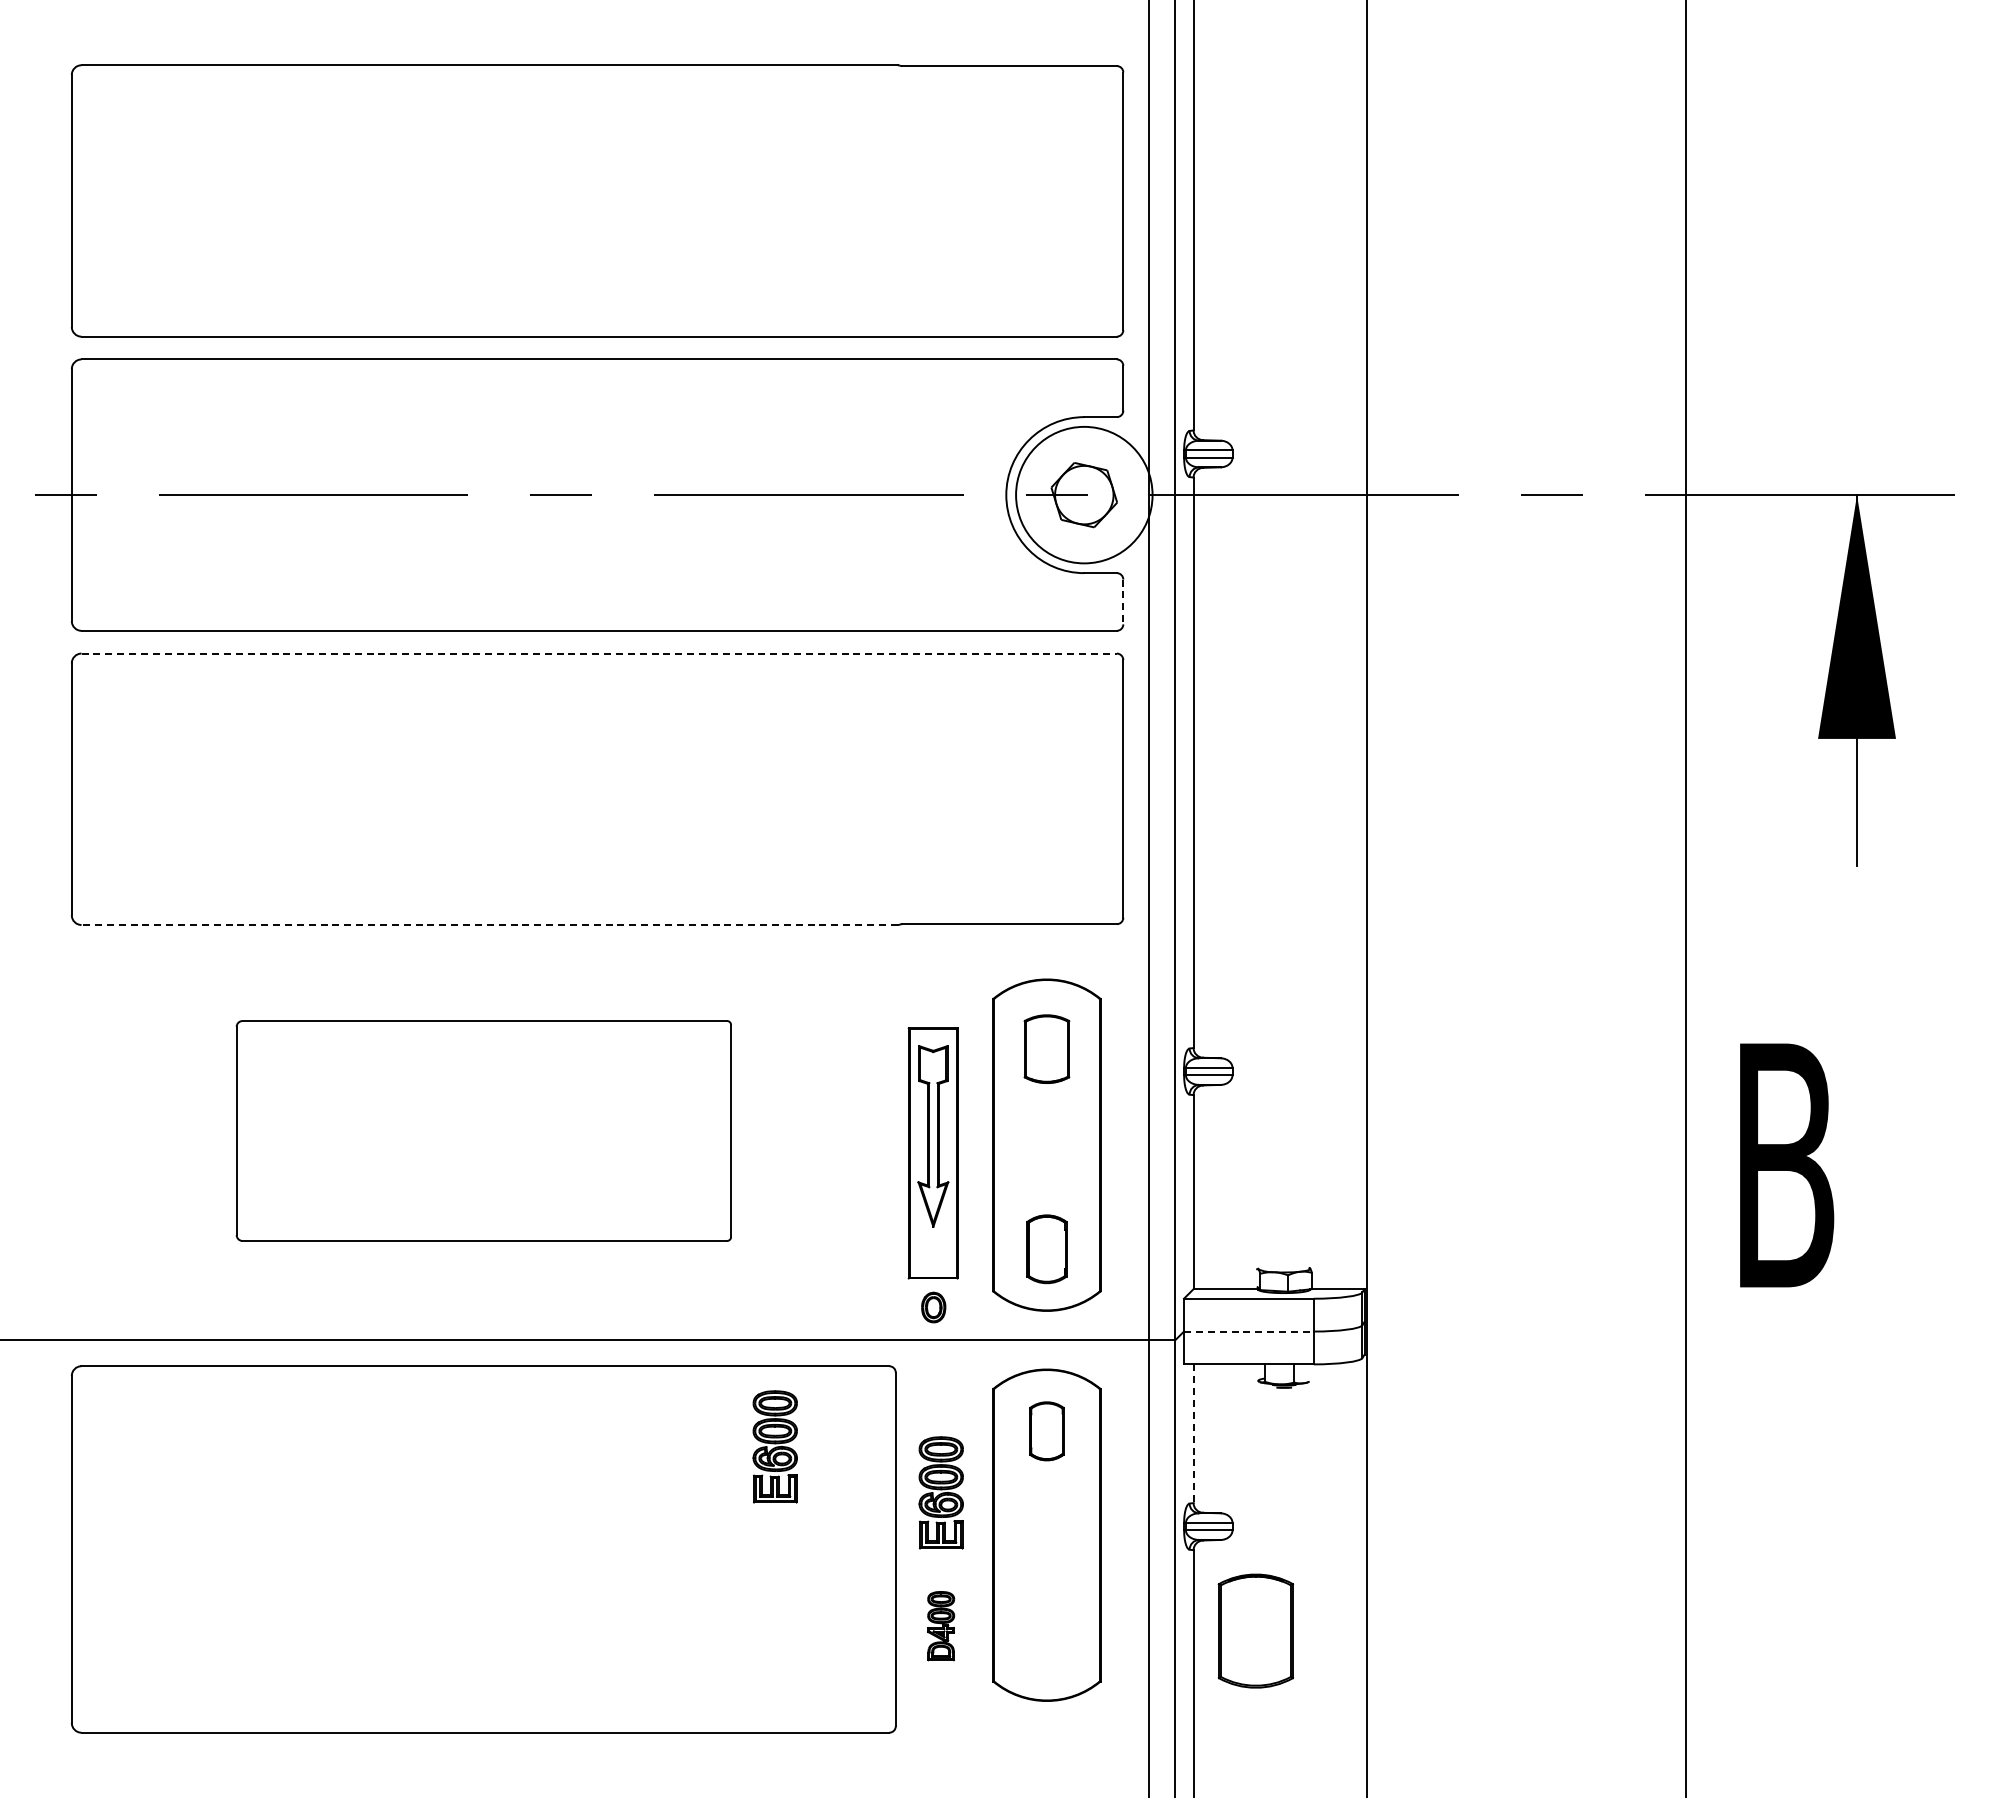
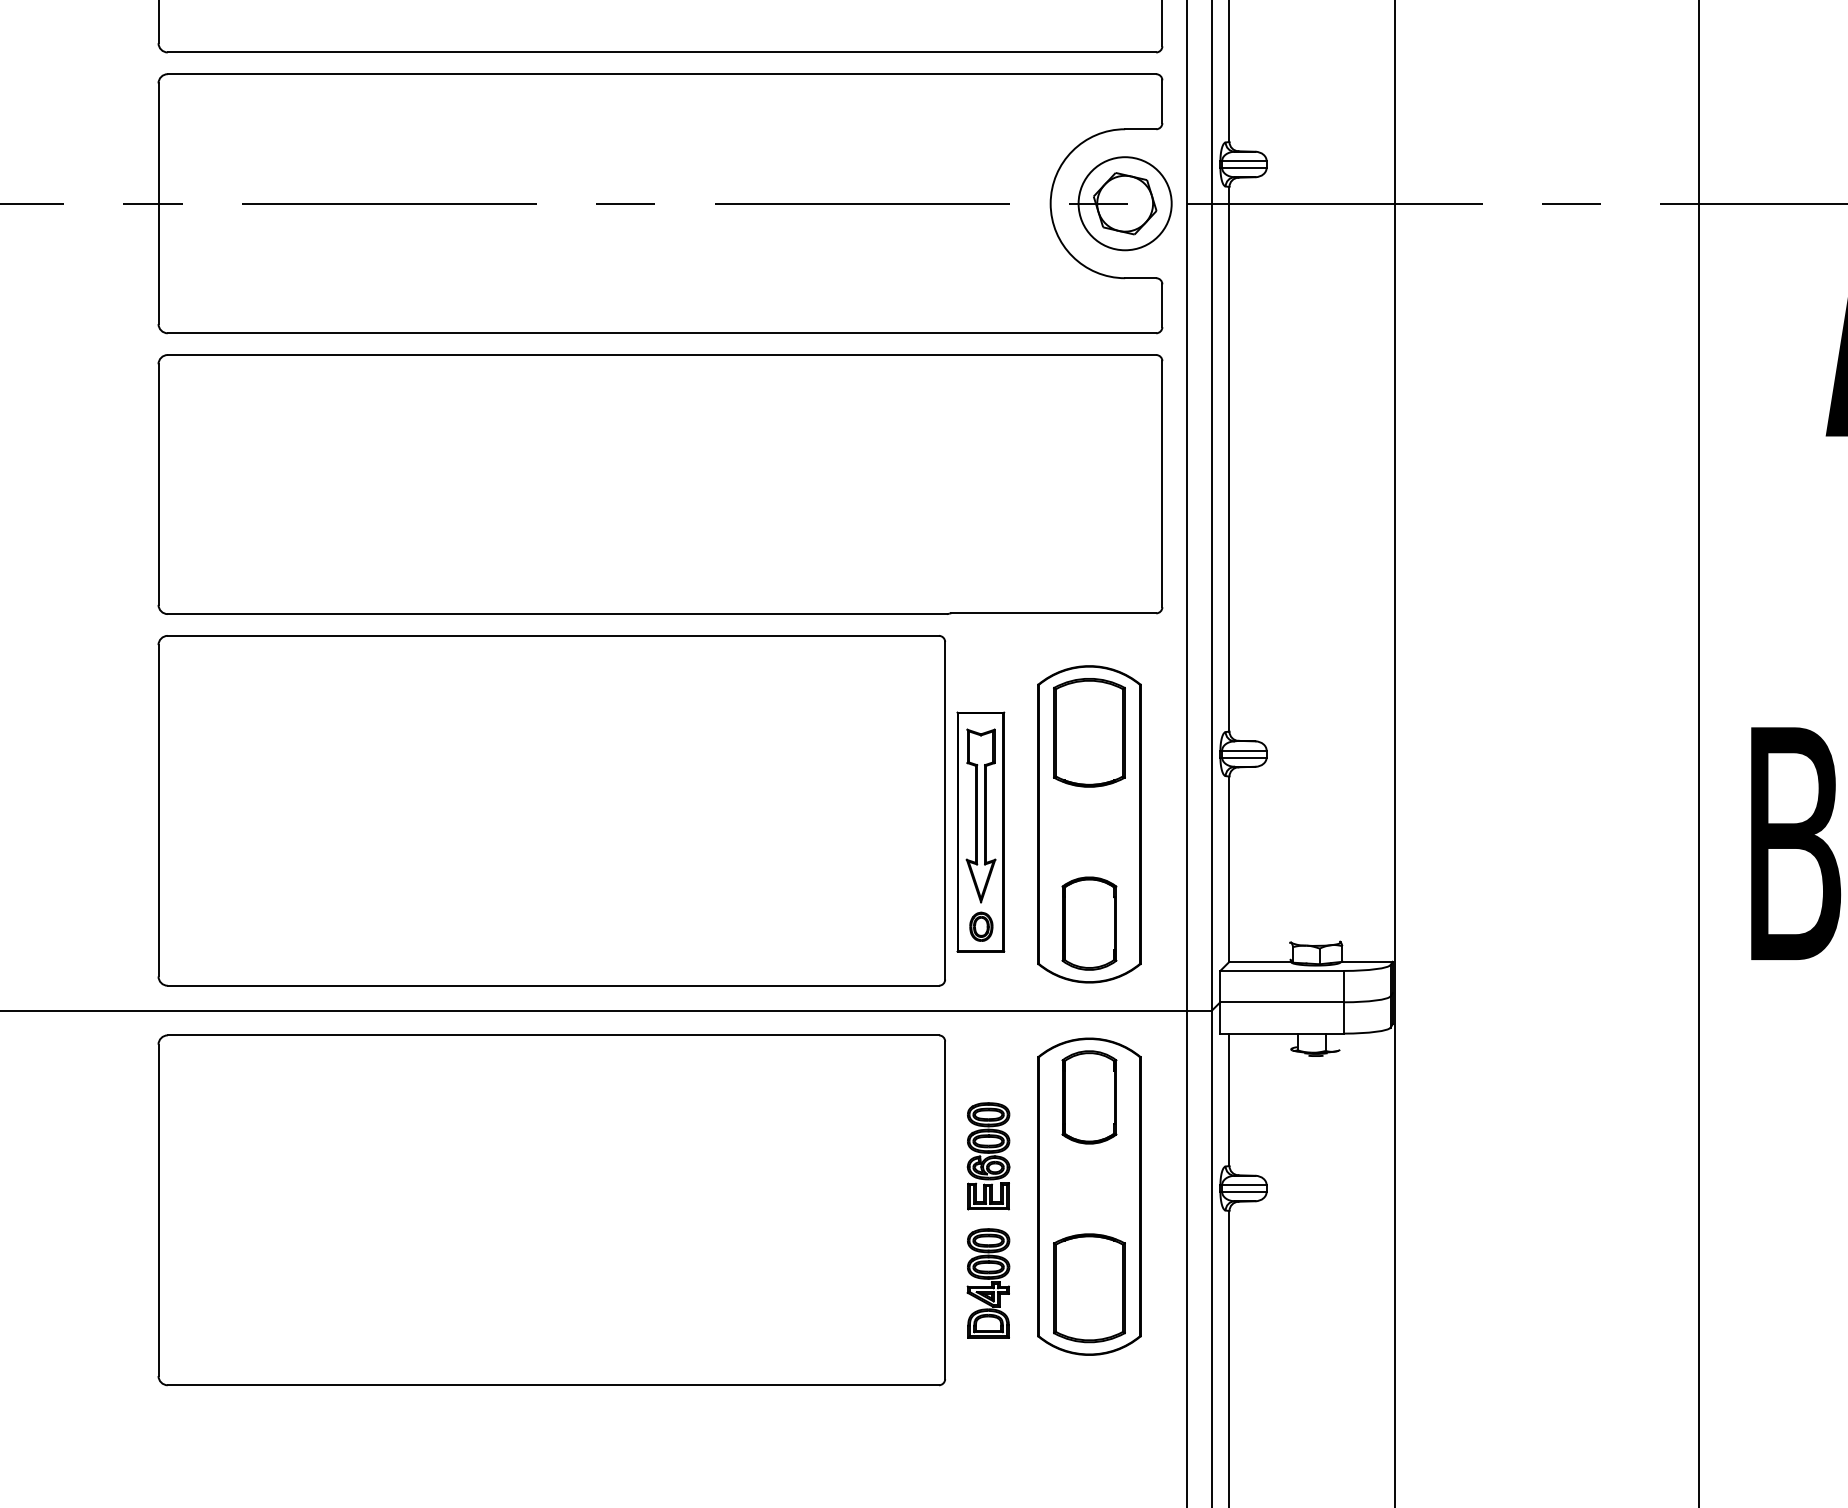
circle: (1084, 494) -> (1125, 203), size x0.71
line: (1123, 602) -> (1162, 306), dashed -> solid
line: (599, 653) -> (662, 354), dashed -> solid
line: (489, 925) -> (557, 614), dashed -> solid
part: (1046, 1048) -> (1089, 732), size x1.67
part: (483, 1130) -> (551, 810), size x1.67
part: (1046, 1249) -> (1089, 923), size x1.43
part: (933, 1307) -> (981, 926), moved
line: (1248, 1331) -> (1281, 1002), dashed -> solid
part: (1046, 1431) -> (1089, 1097), size x1.67
line: (1193, 1434) -> (1229, 1100), dashed -> solid
part: (774, 1446) -> (829, 1112), removed
part: (940, 1625) -> (987, 1282), size x1.67
part: (1255, 1630) -> (1089, 1287), moved

